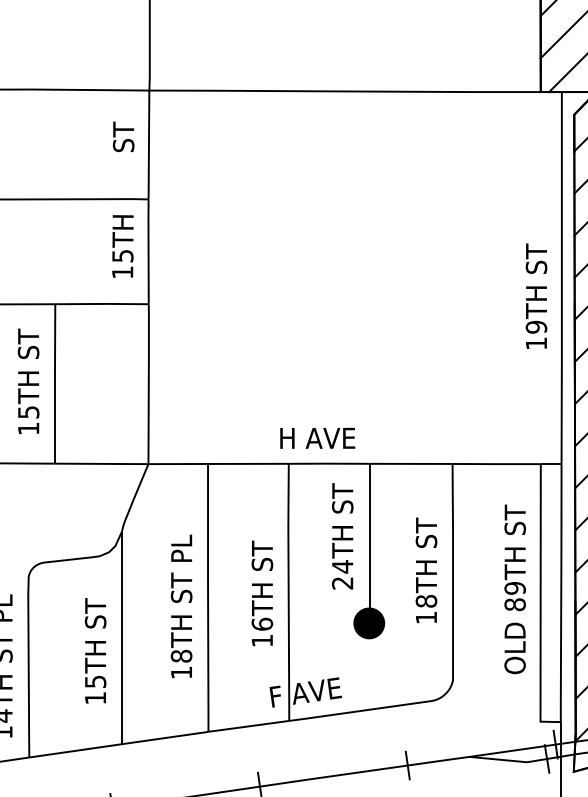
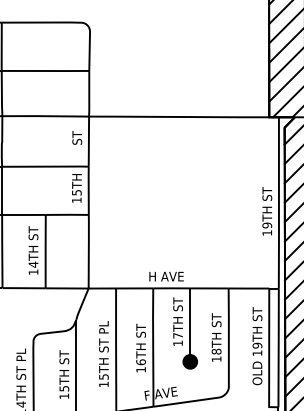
text: (28, 411) -> (33, 264), 15TH -> 14TH
text: (341, 574) -> (177, 339), 24TH -> 17TH
text: (515, 605) -> (257, 353), 89TH -> 19TH
text: (180, 655) -> (103, 376), 18TH -> 15TH

